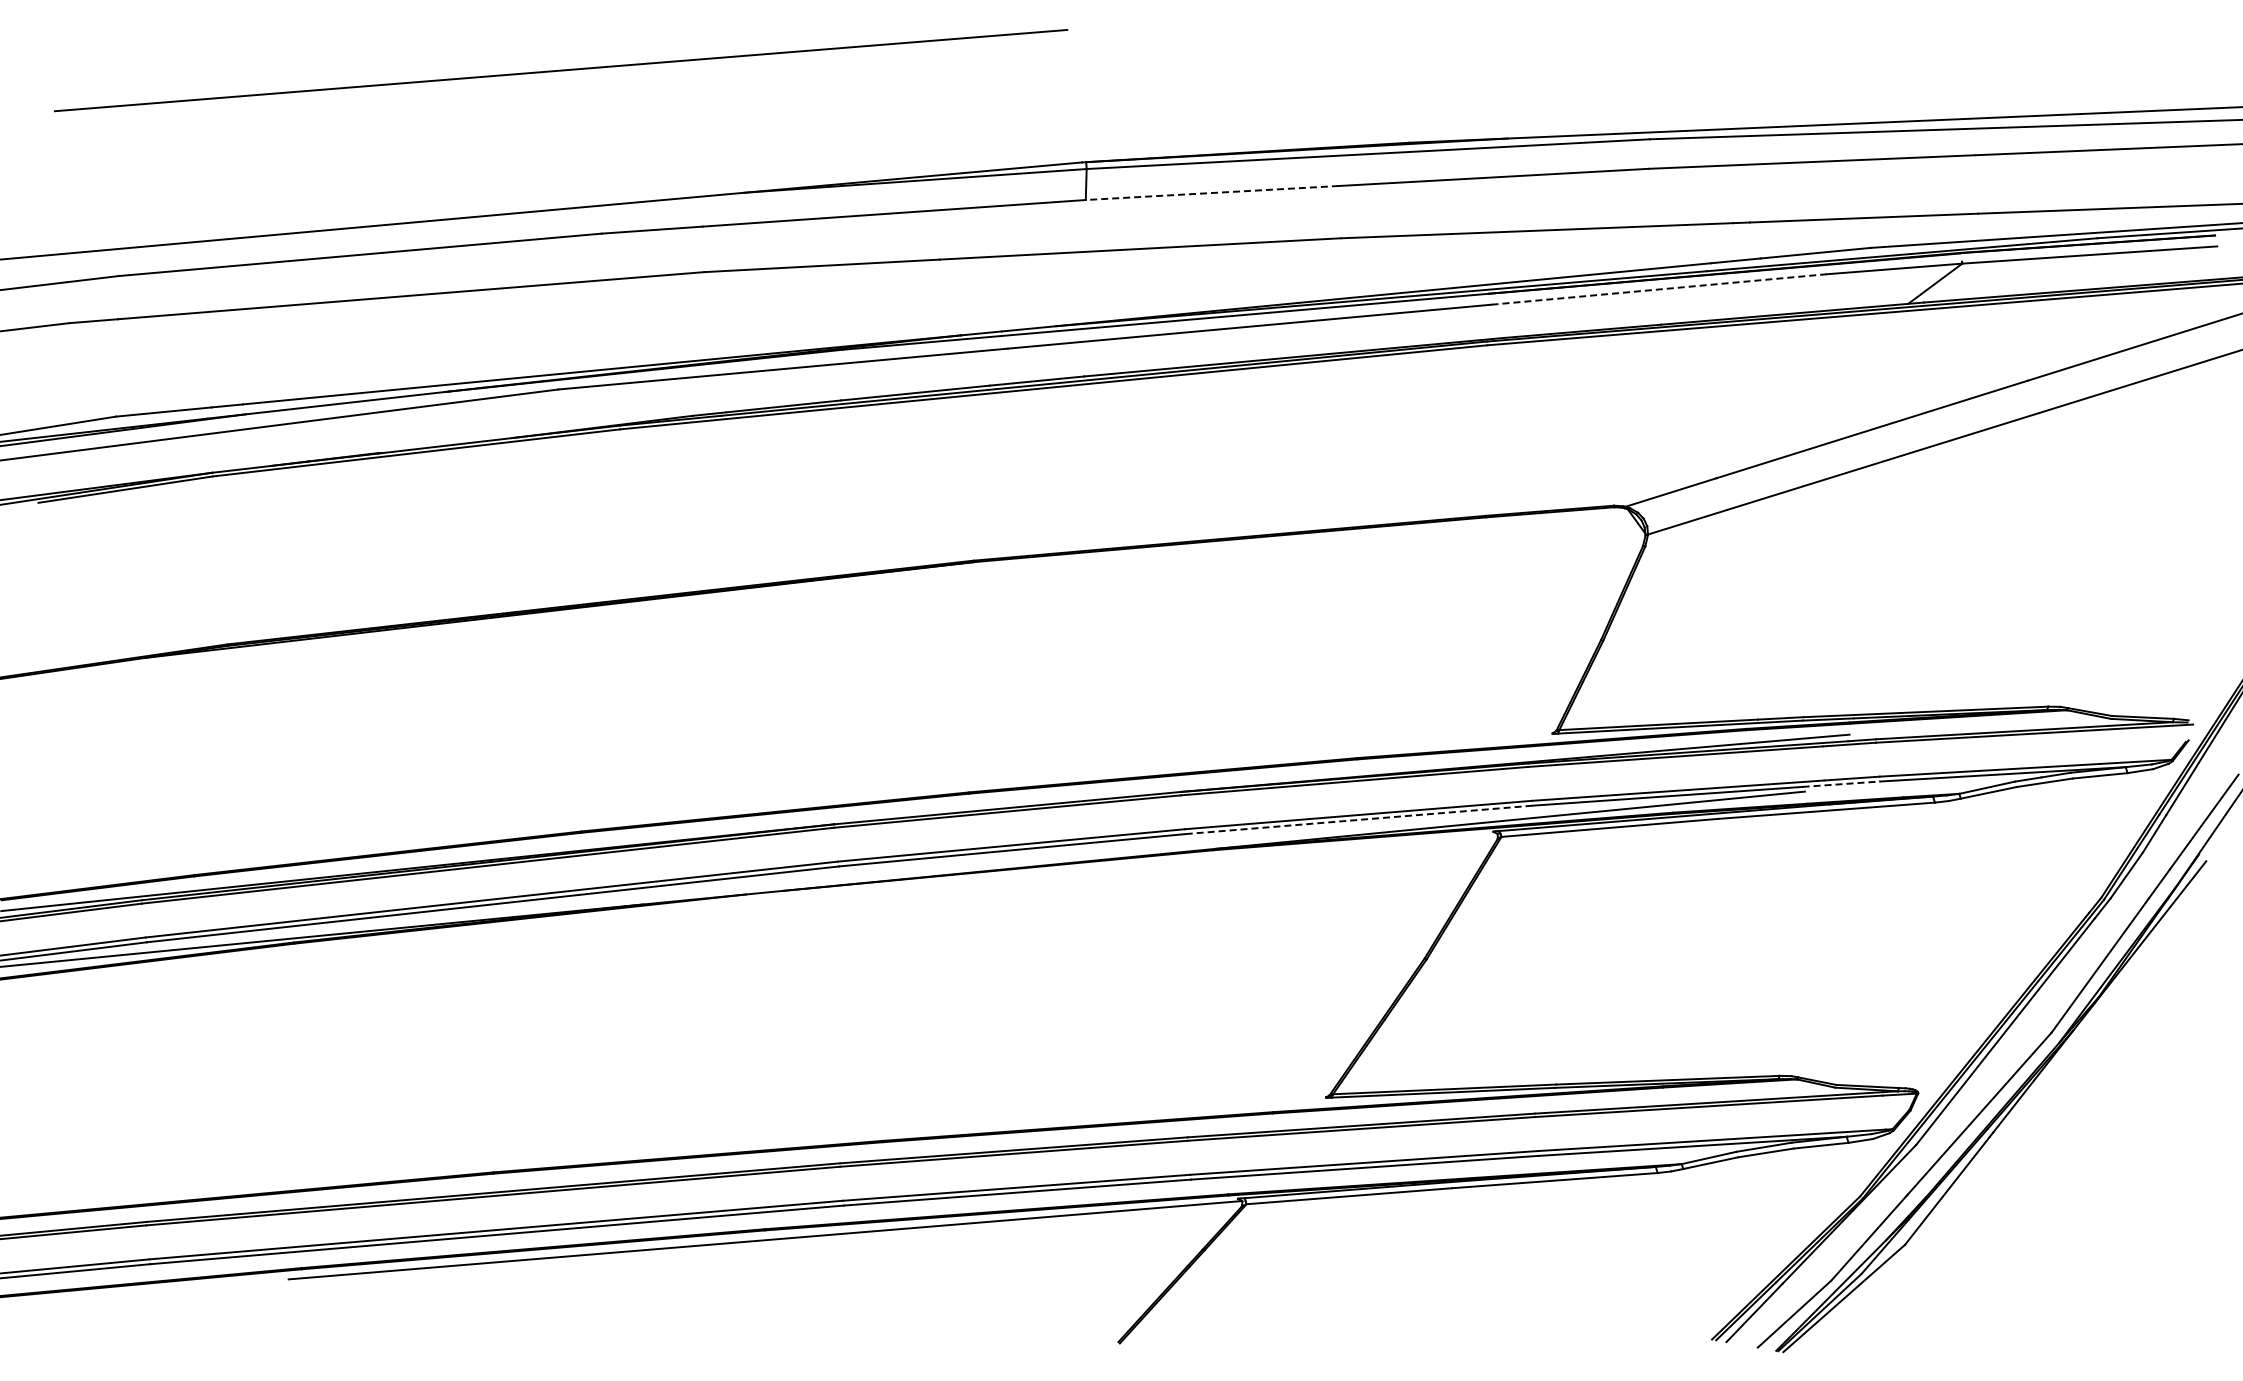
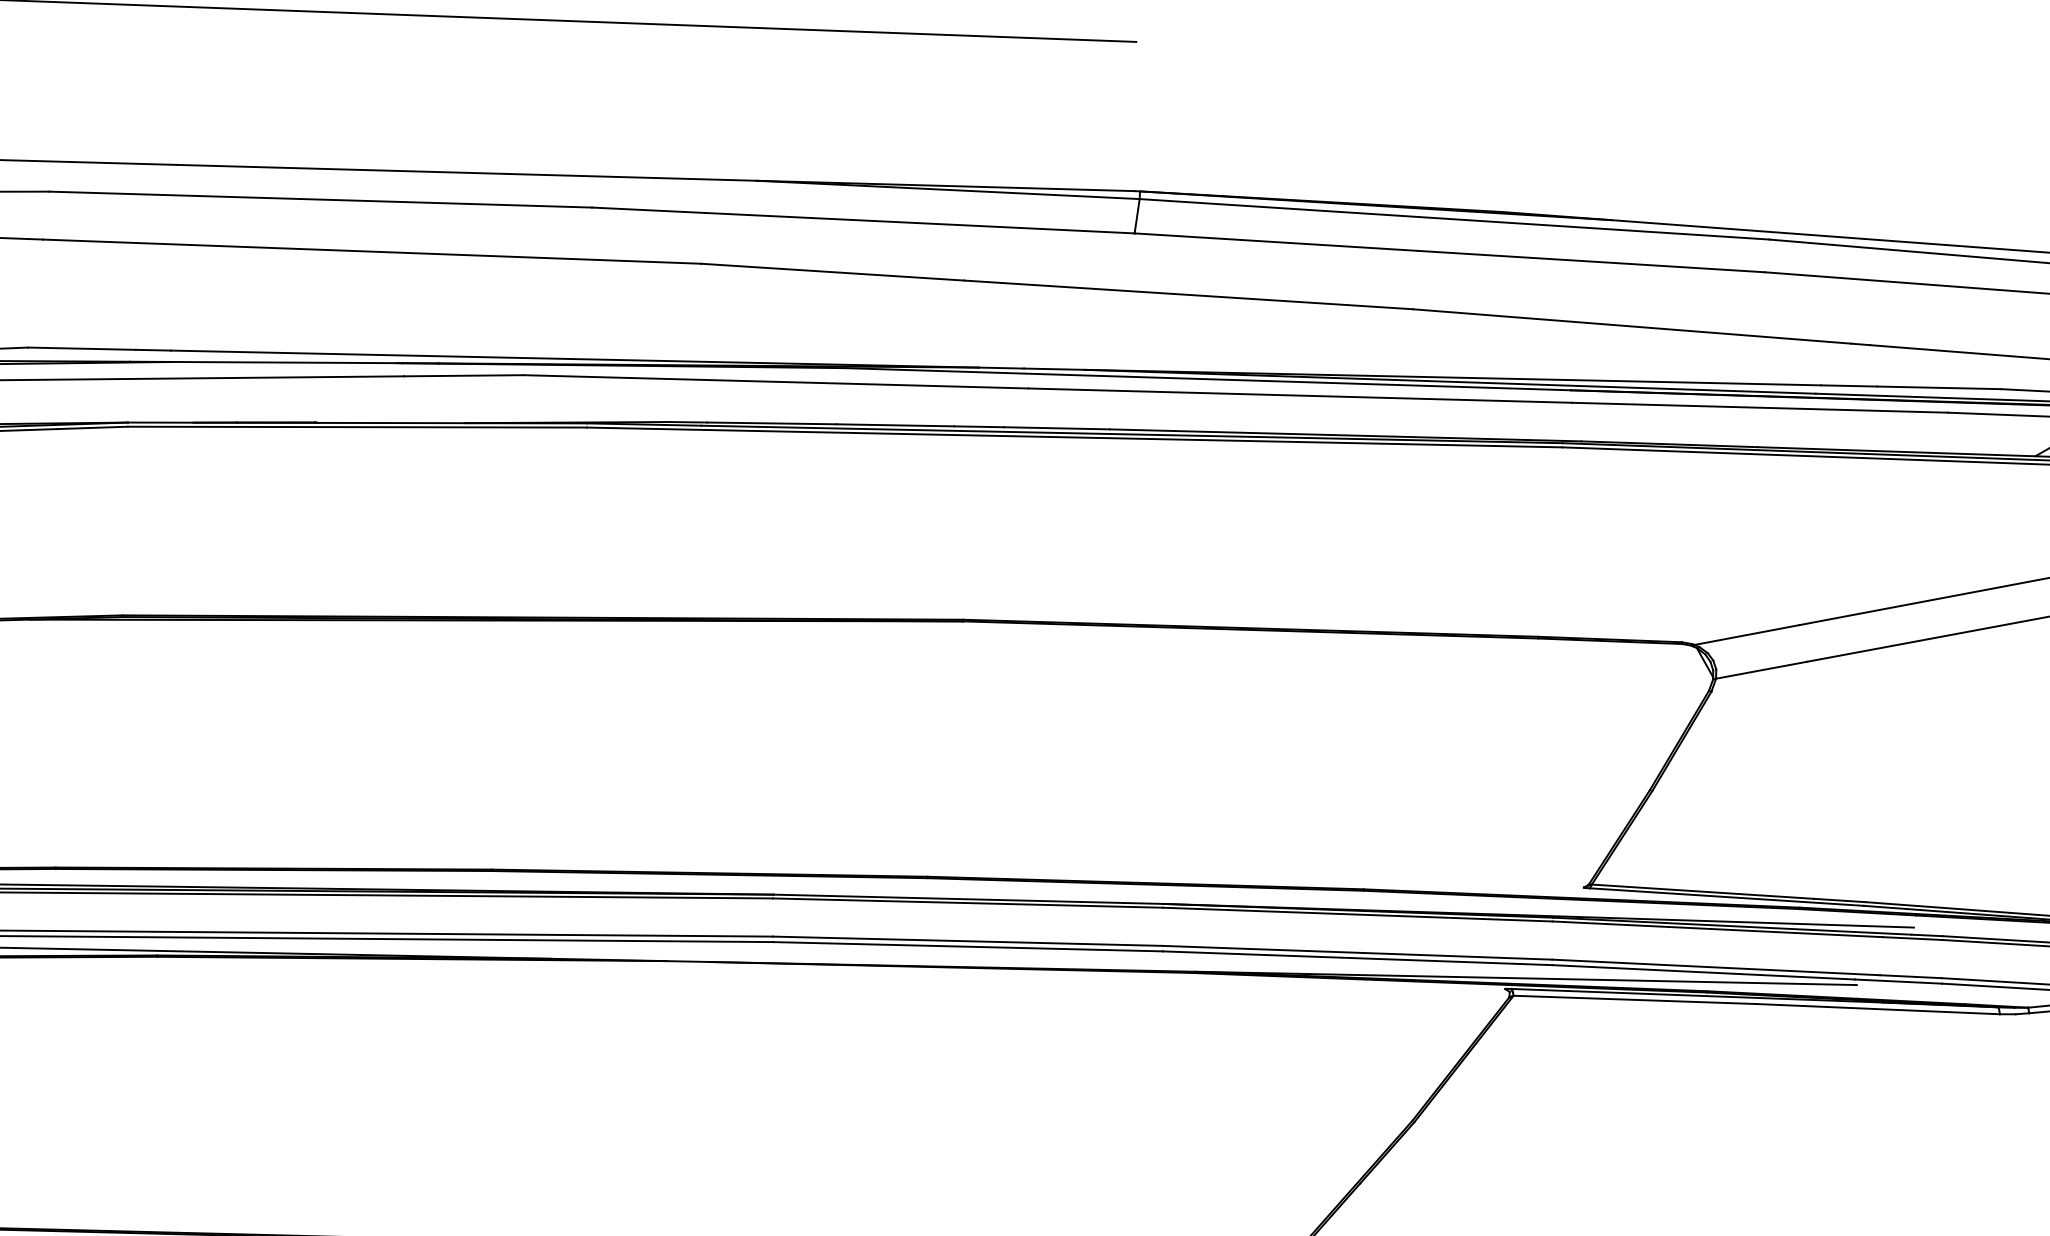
line: (1212, 193) -> (1276, 242), dashed -> solid
line: (1659, 289) -> (1760, 407), dashed -> solid
line: (1841, 784) -> (1898, 981), dashed -> solid
line: (1359, 819) -> (1358, 957), dashed -> solid

